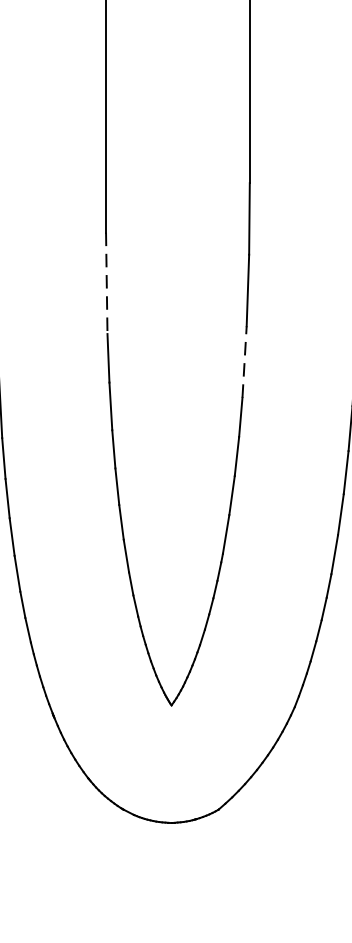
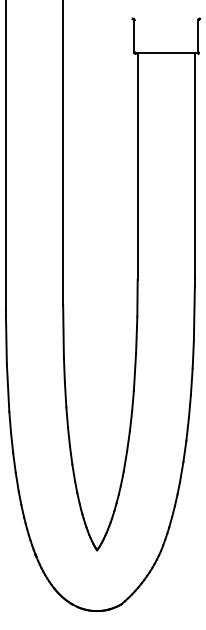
line: (106, 283) -> (63, 331), dashed -> solid
line: (243, 362) -> (134, 372), dashed -> solid

